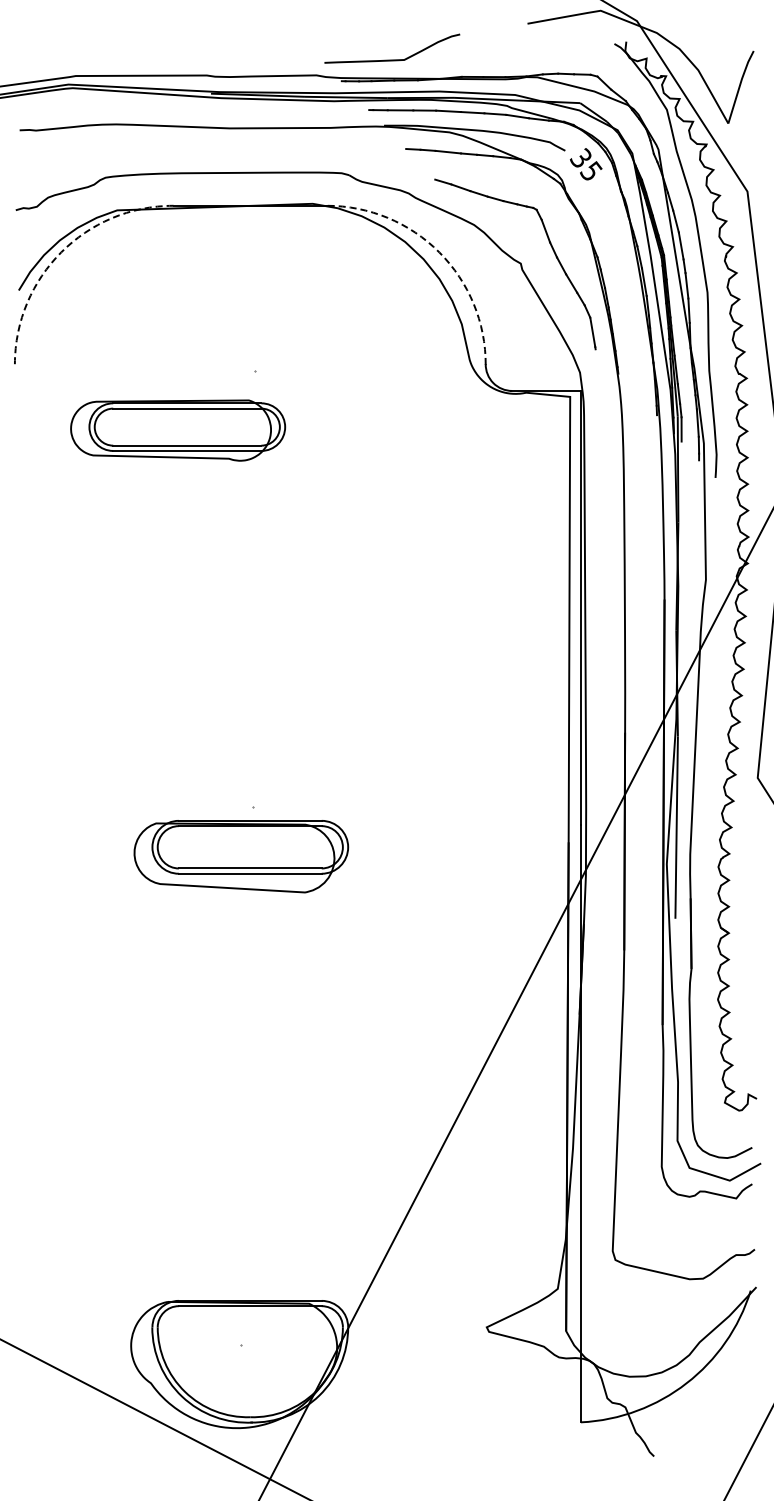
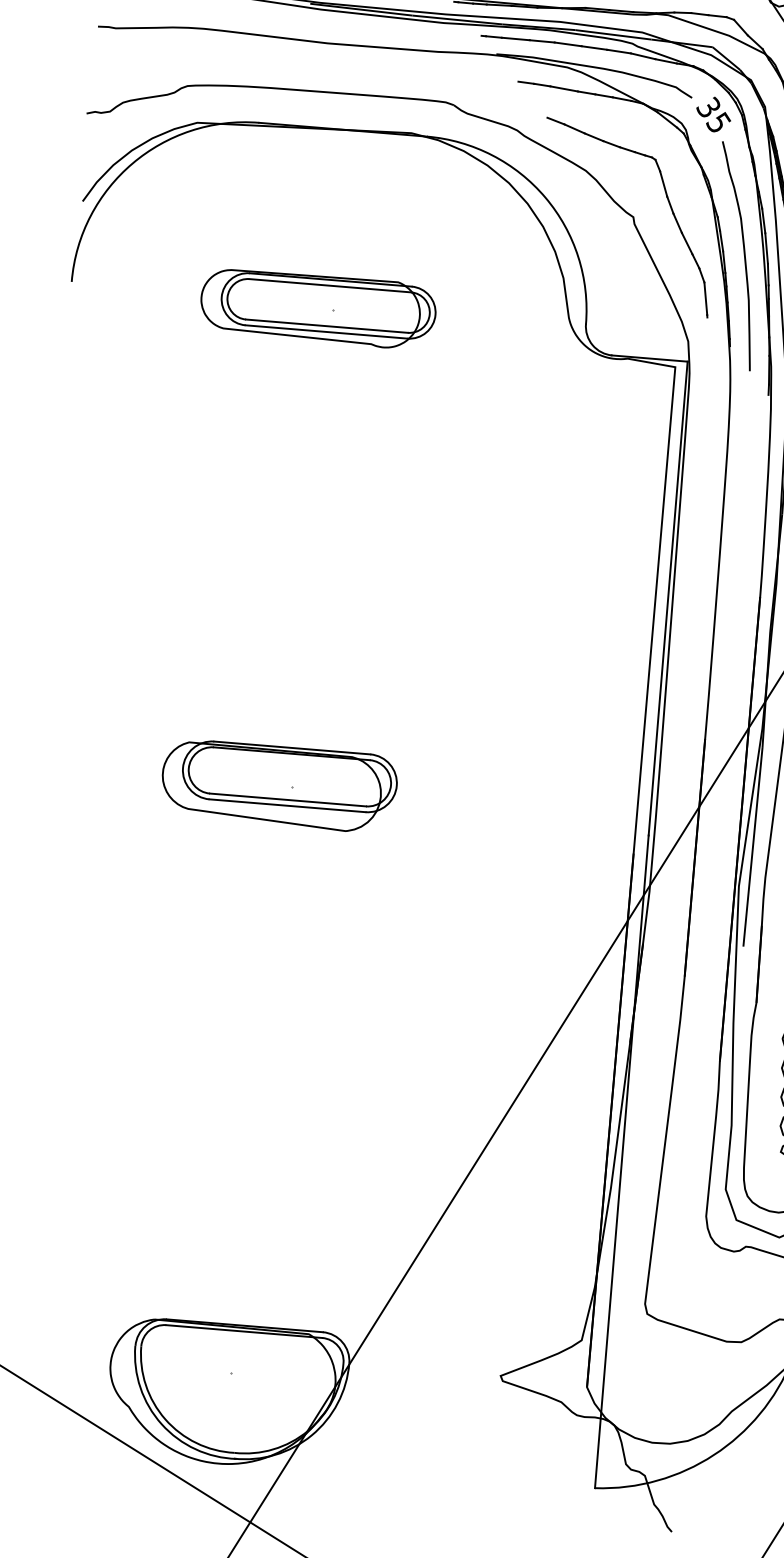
arc: (61, 252) -> (132, 163), dashed -> solid
arc: (439, 252) -> (545, 197), dashed -> solid
curve: (623, 288) -> (743, 253), added
part: (178, 430) -> (318, 308), moved
part: (241, 856) -> (279, 786), moved

